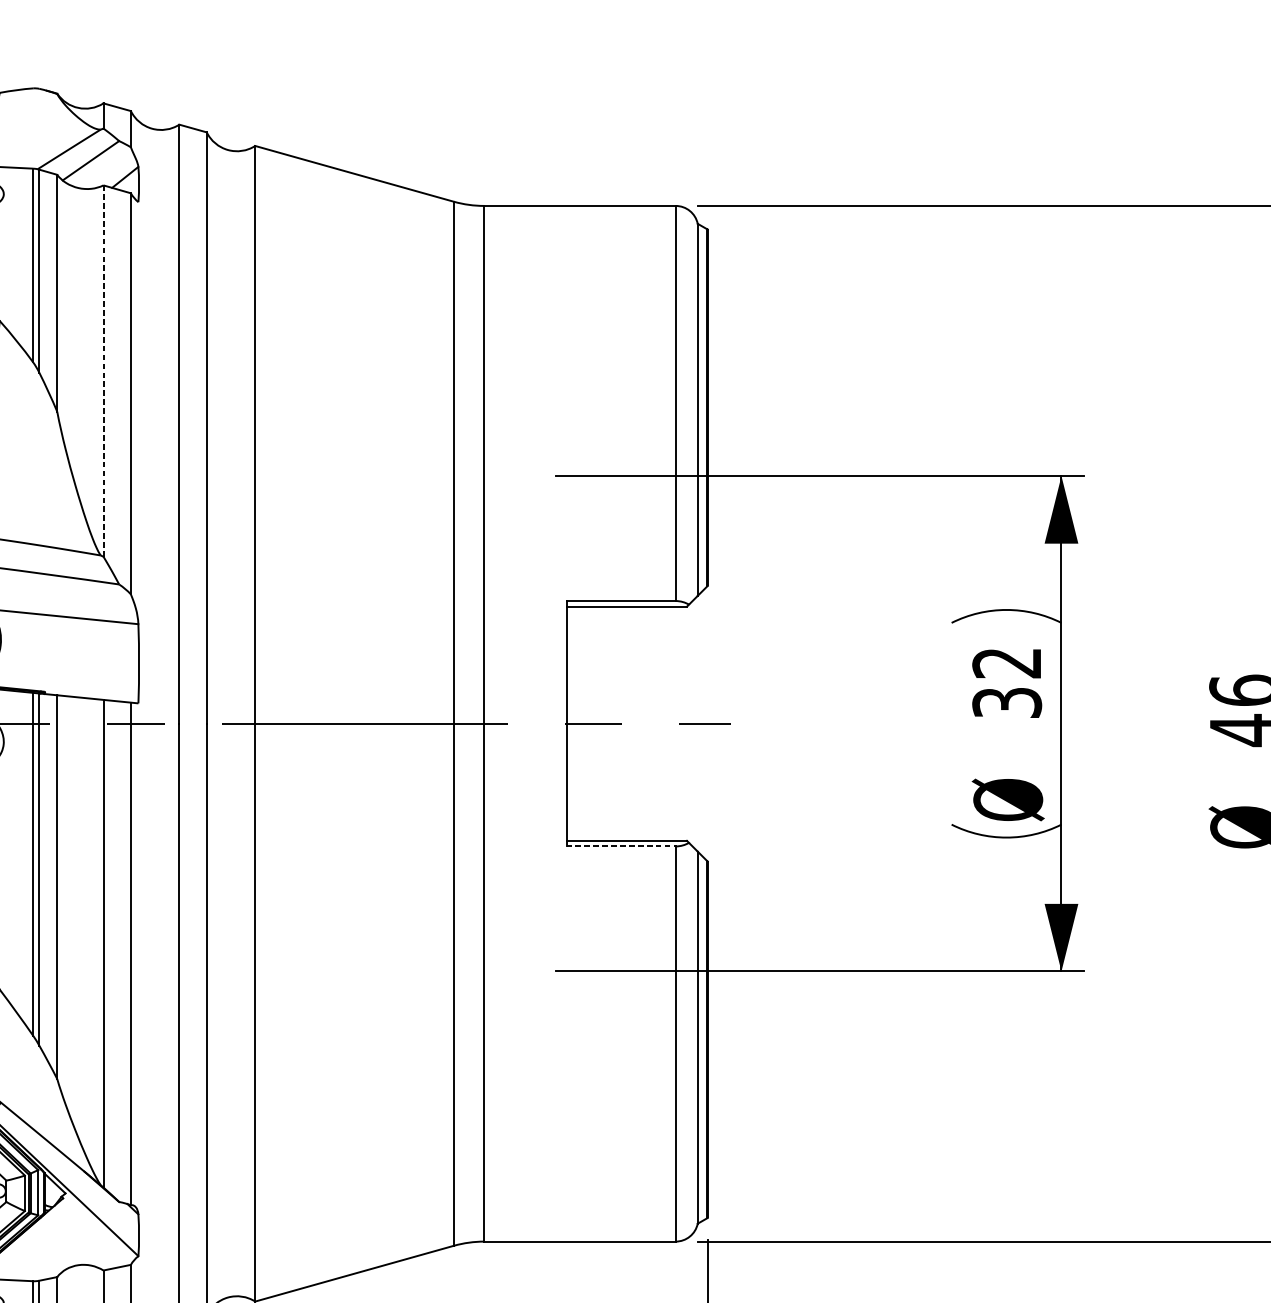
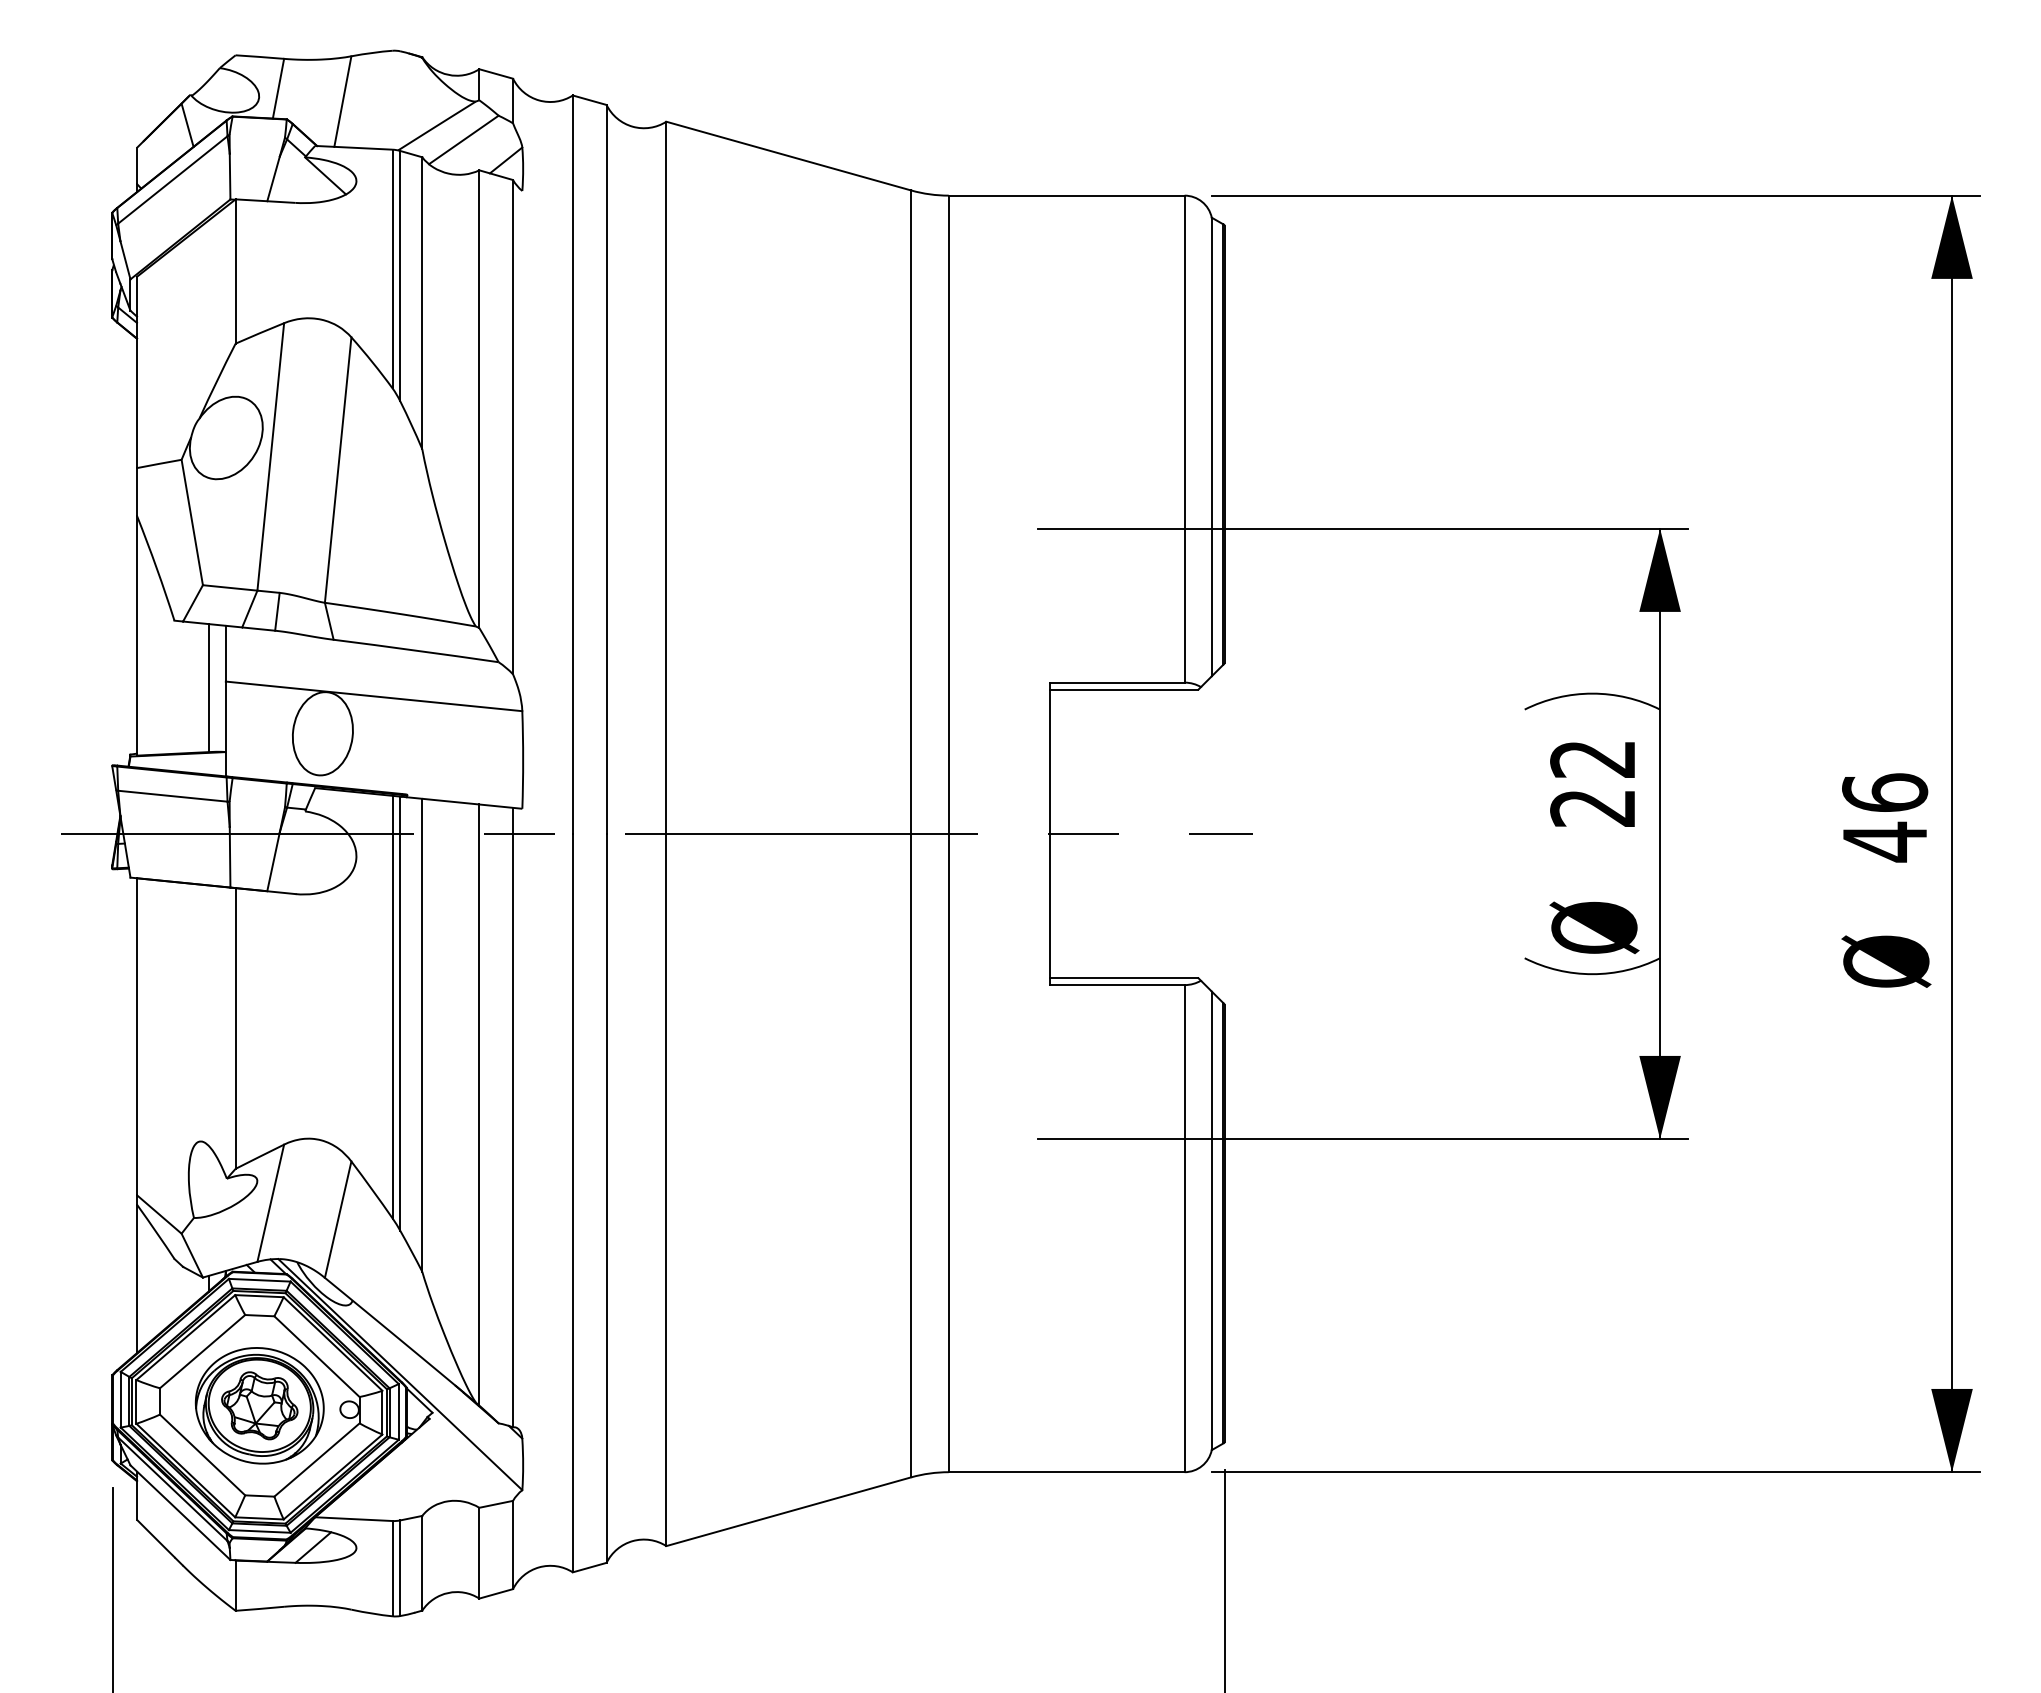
line: (103, 371) -> (479, 399), dashed -> solid
text: (1007, 702) -> (1593, 807), 32 -> 22
line: (621, 846) -> (1117, 985), dashed -> solid

